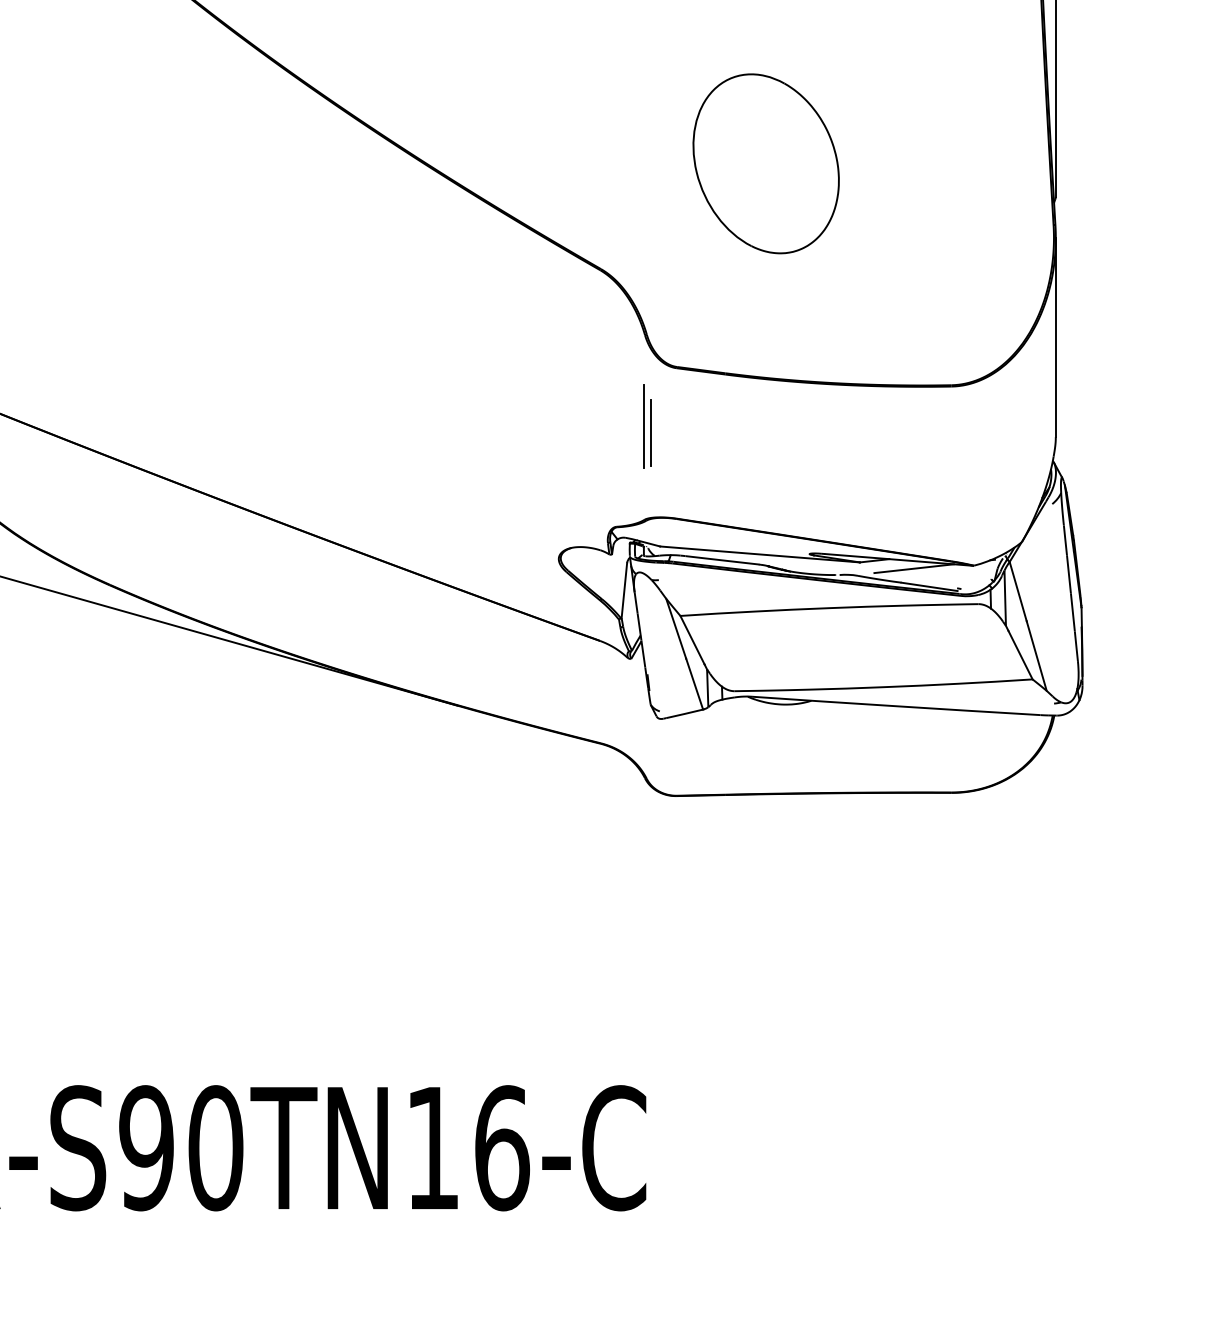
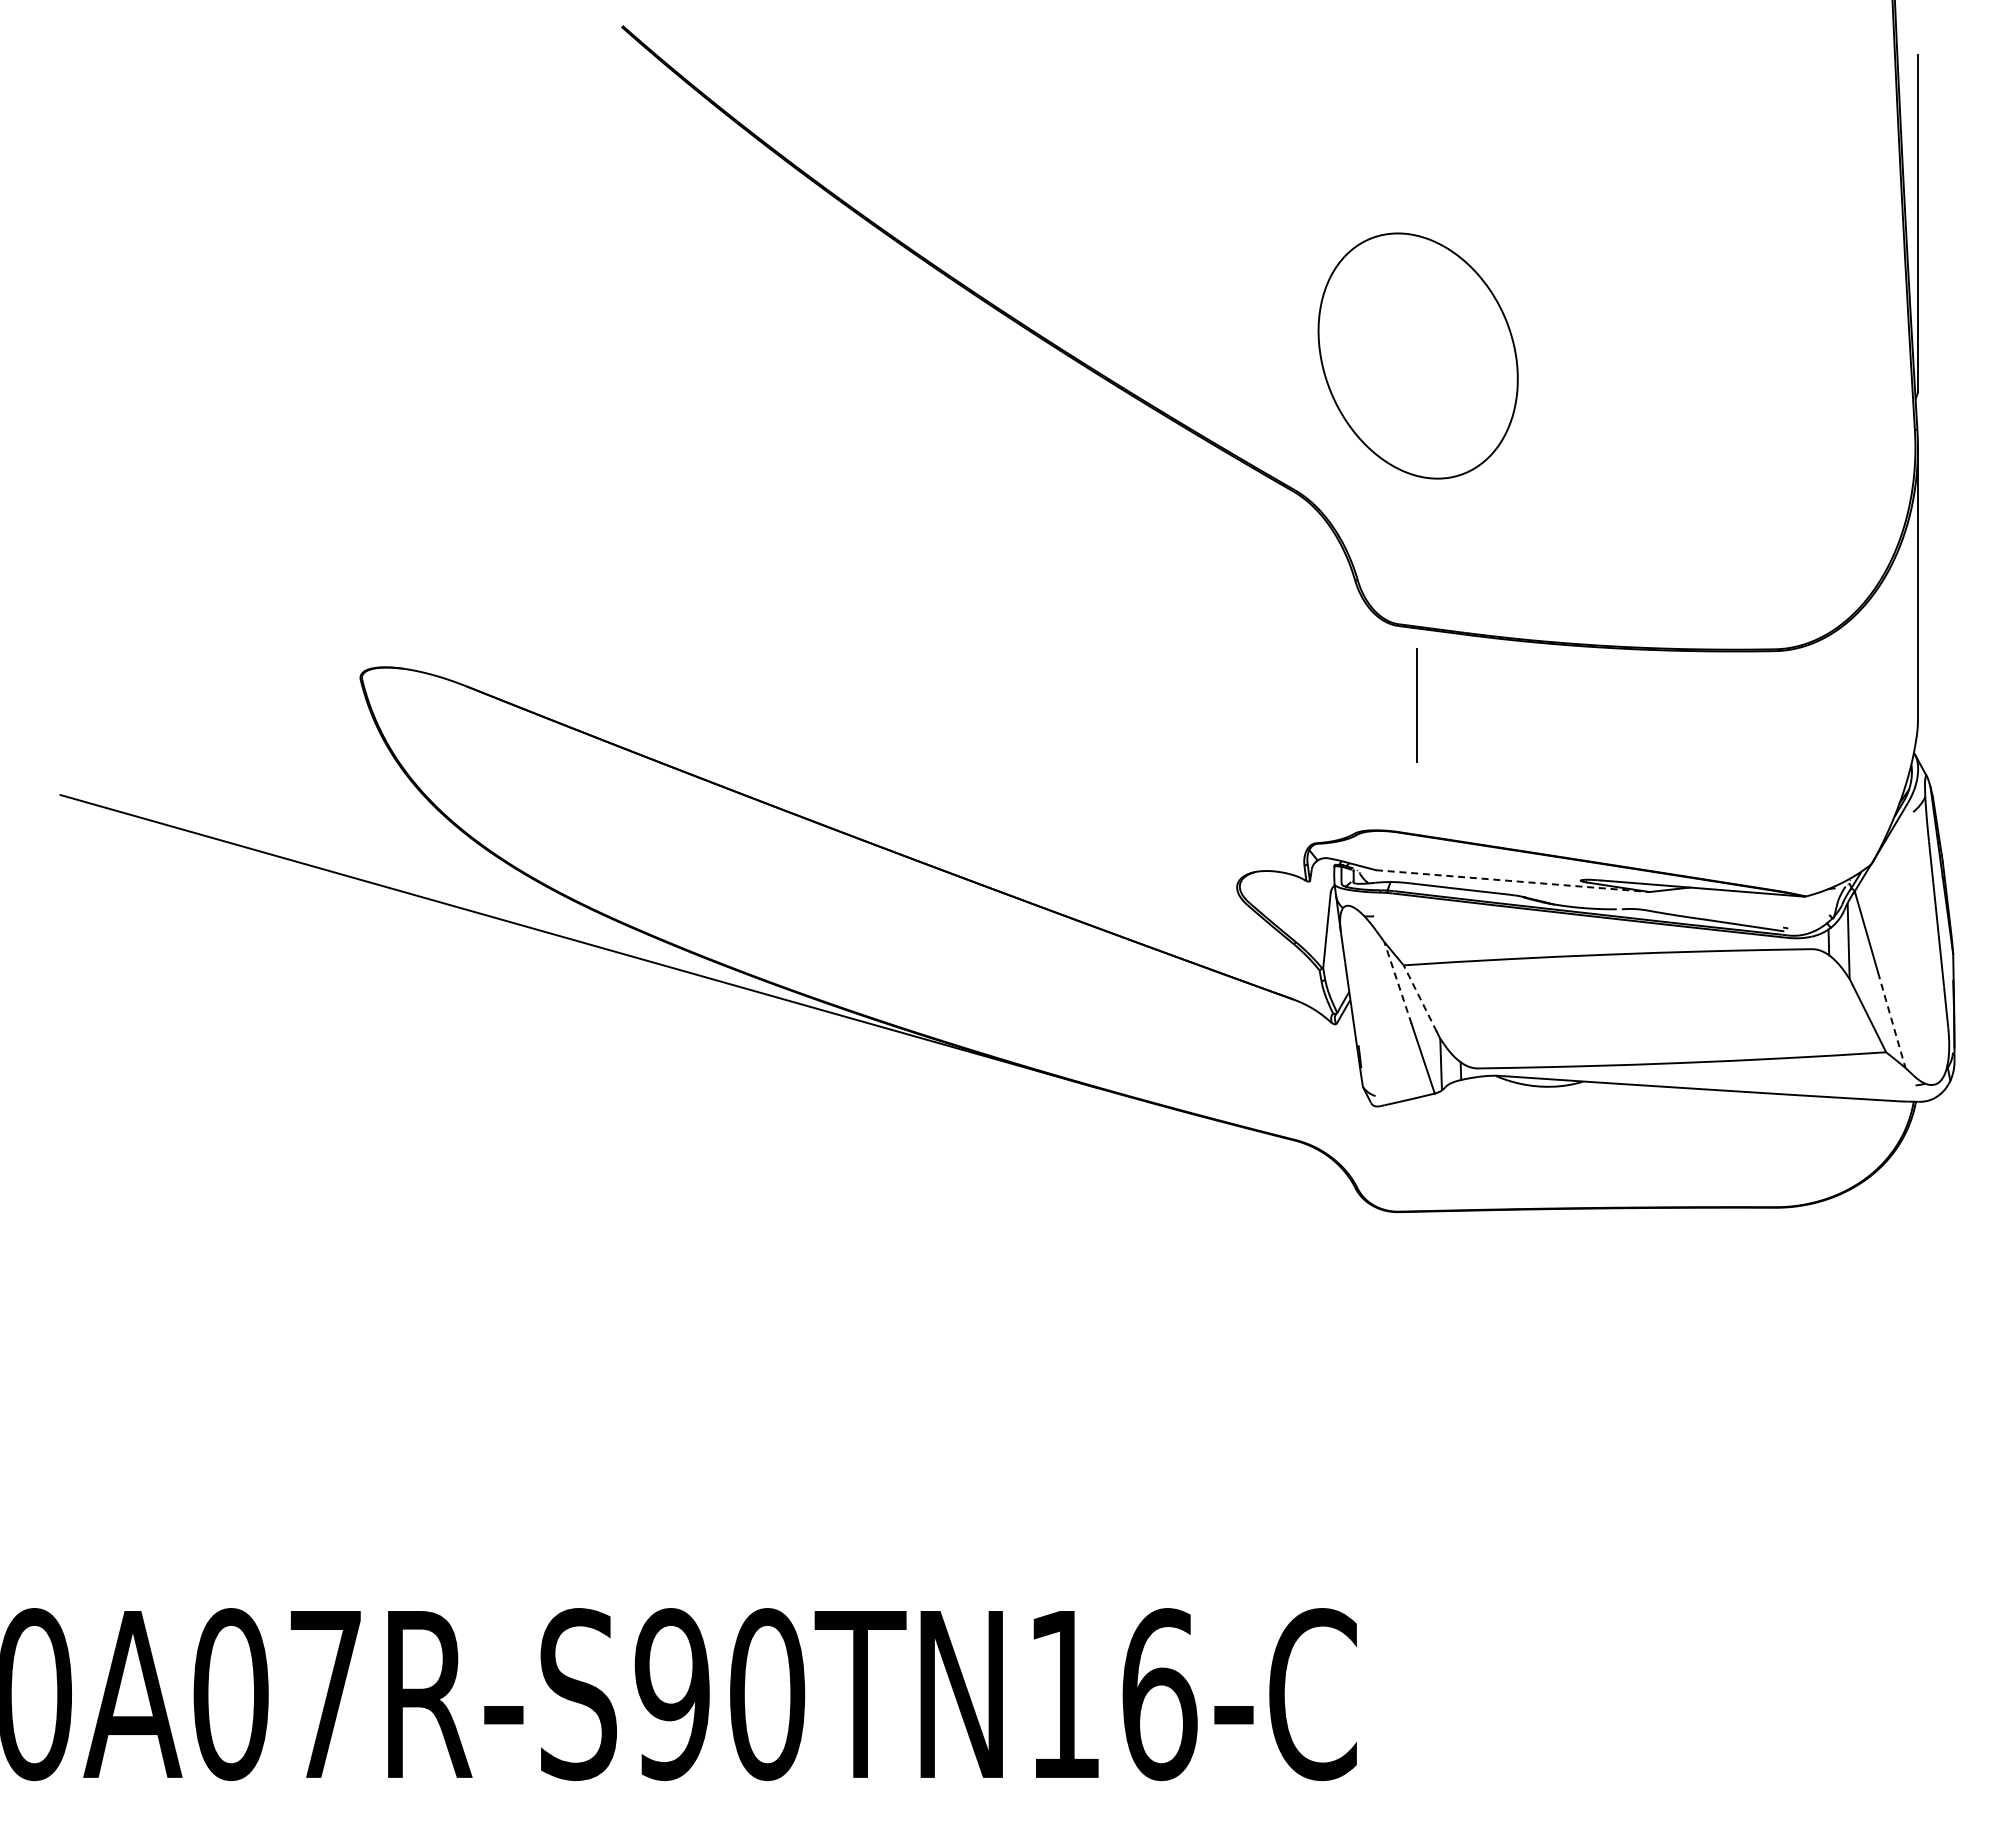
part: (765, 163) -> (1417, 355), moved
line: (643, 426) -> (1416, 705), moved
line: (650, 432) -> (1362, 714), removed
line: (760, 554) -> (1513, 881), solid -> dashed
line: (913, 568) -> (1723, 900), removed
line: (675, 628) -> (1397, 982), solid -> dashed
line: (692, 640) -> (1420, 998), solid -> dashed
line: (1036, 656) -> (1891, 1020), solid -> dashed

